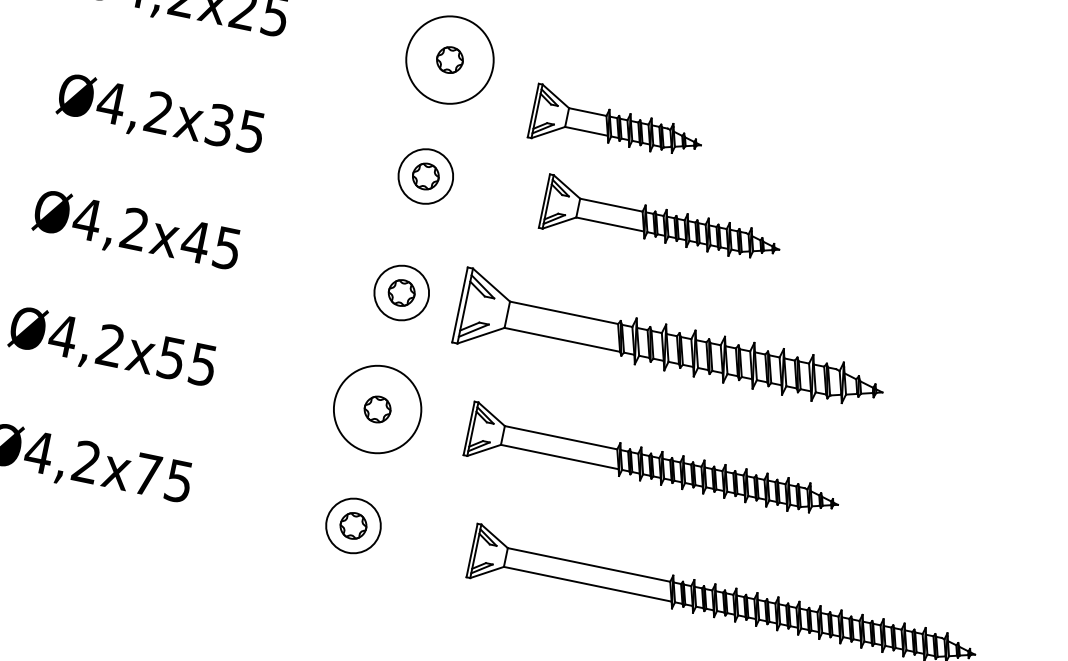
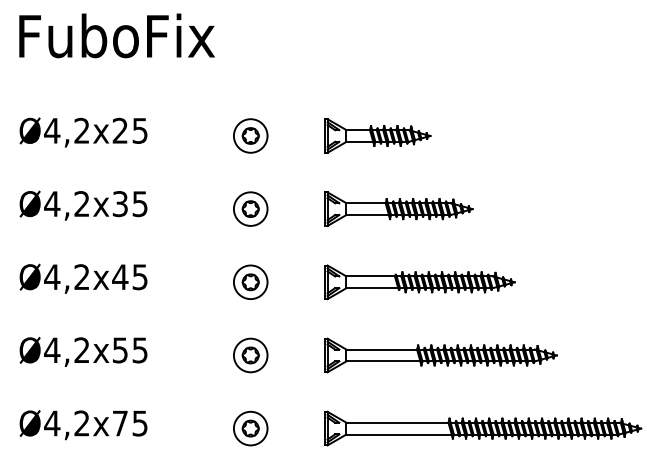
circle: (449, 59) -> (250, 135), size x0.62
part: (616, 127) -> (377, 135), moved
part: (670, 348) -> (419, 282), size x0.71
circle: (377, 409) -> (250, 355), size x0.62
part: (652, 466) -> (440, 355), moved

